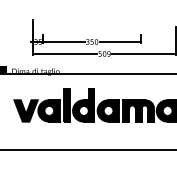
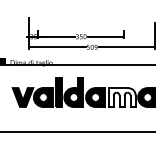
fill: (138, 110) -> (122, 97), removed

